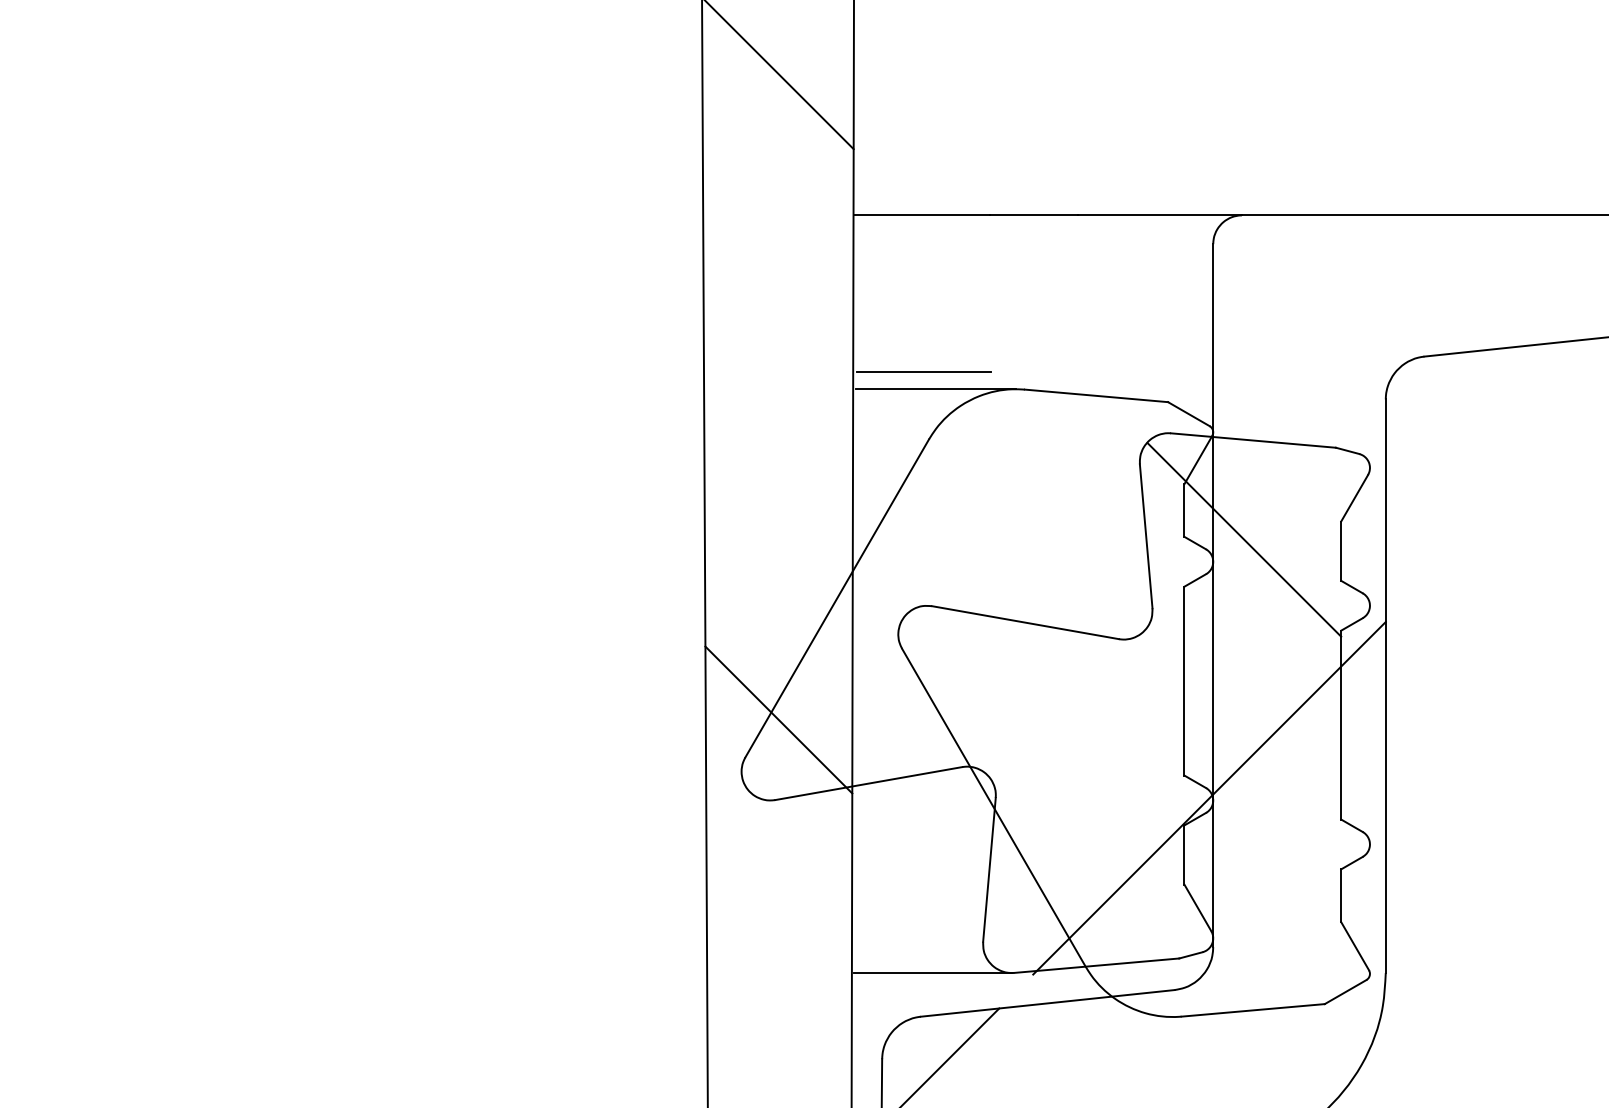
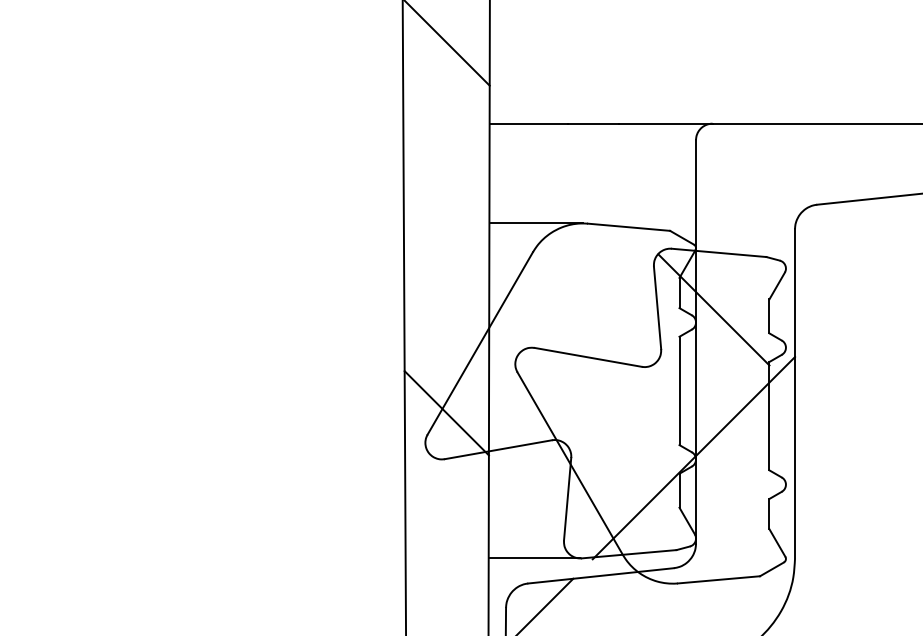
line: (923, 371) -> (529, 213), removed

